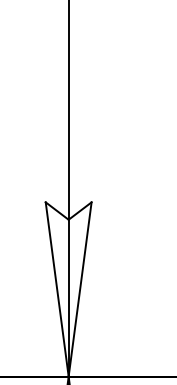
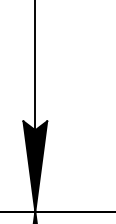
fill: (69, 289) -> (35, 166), added

